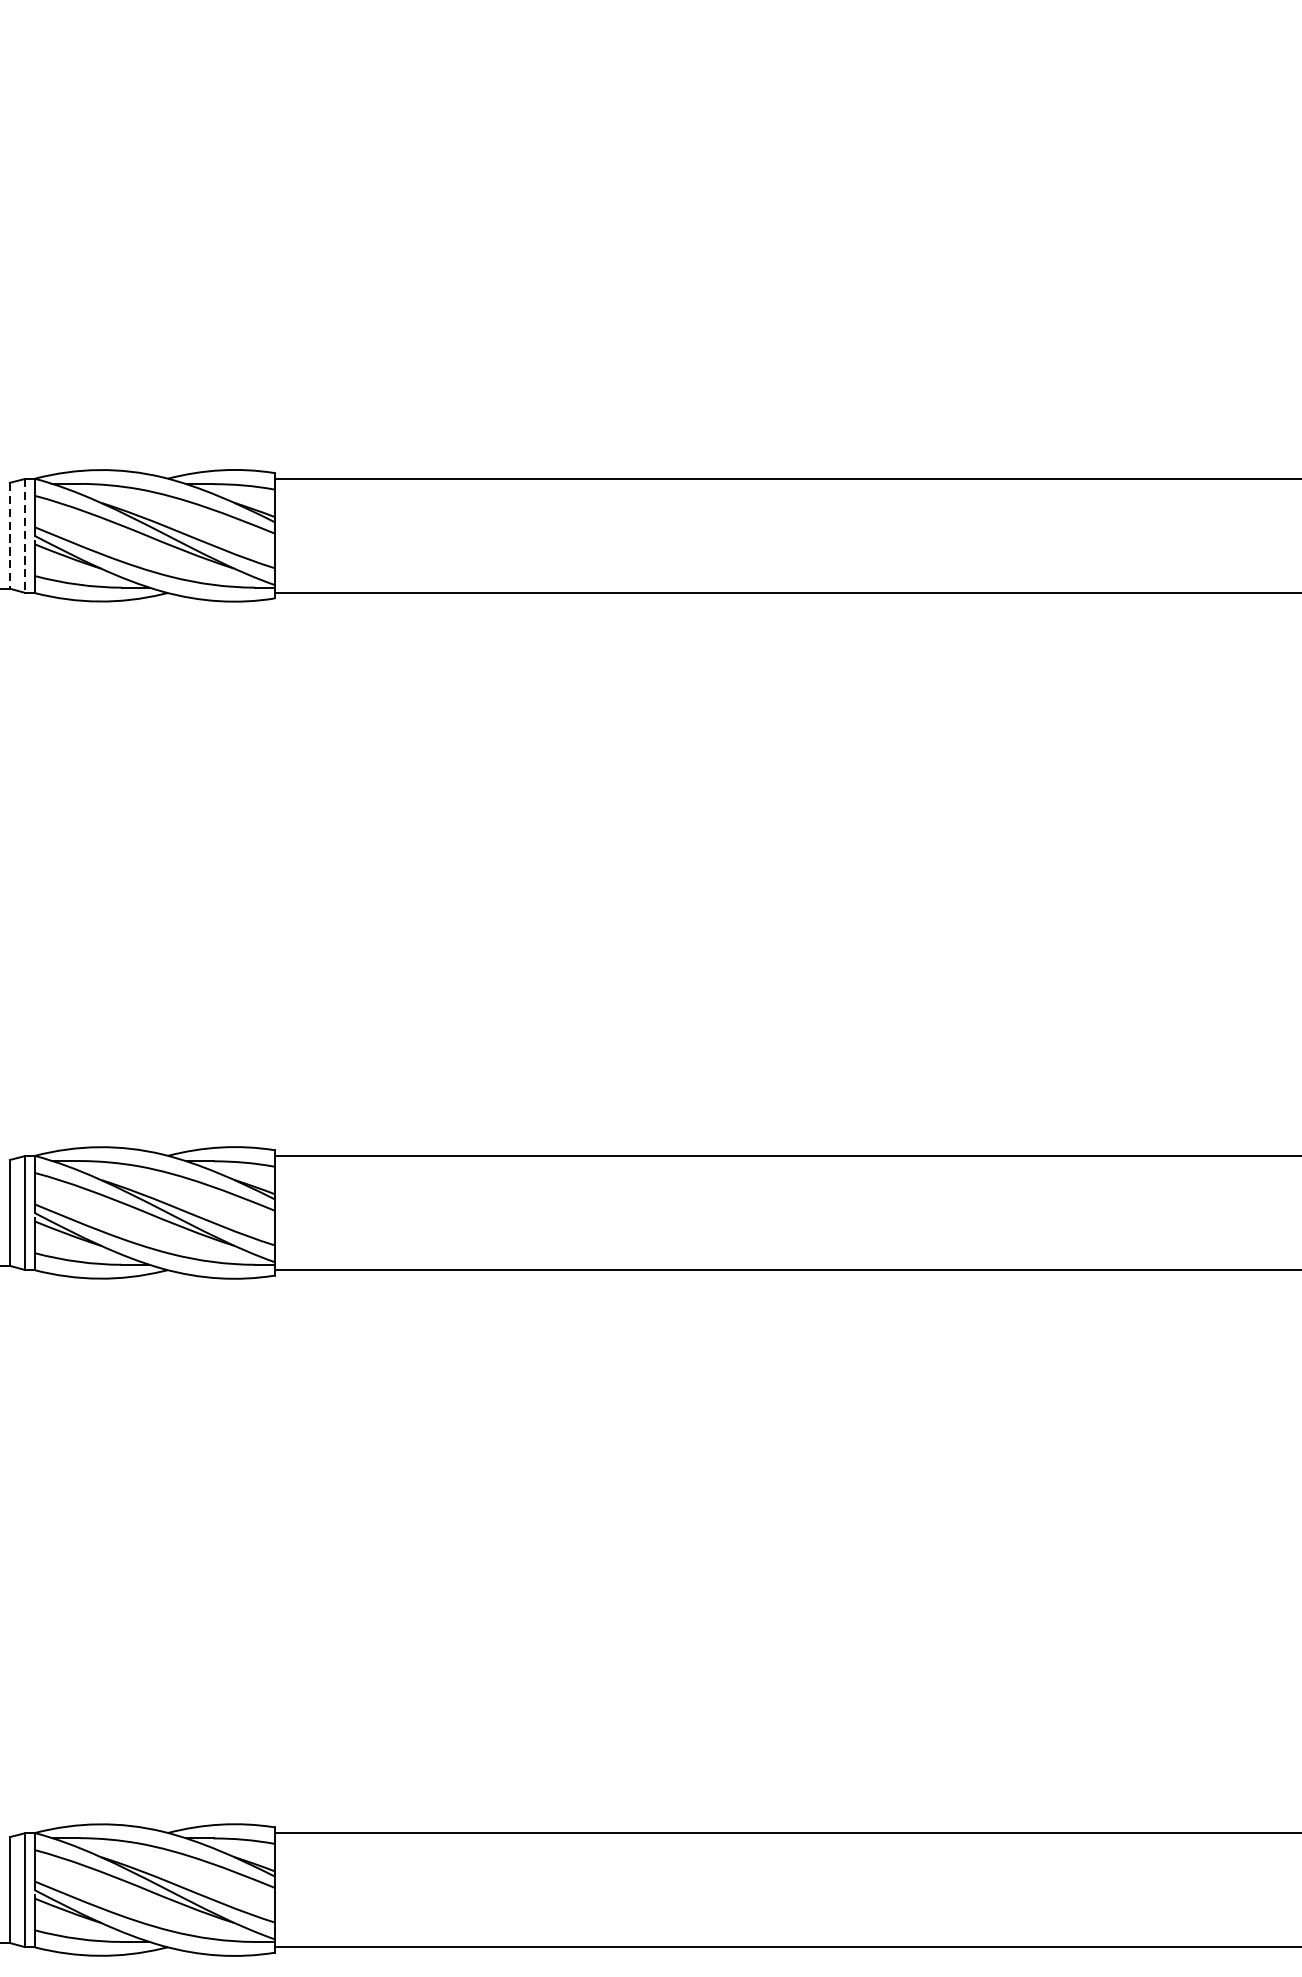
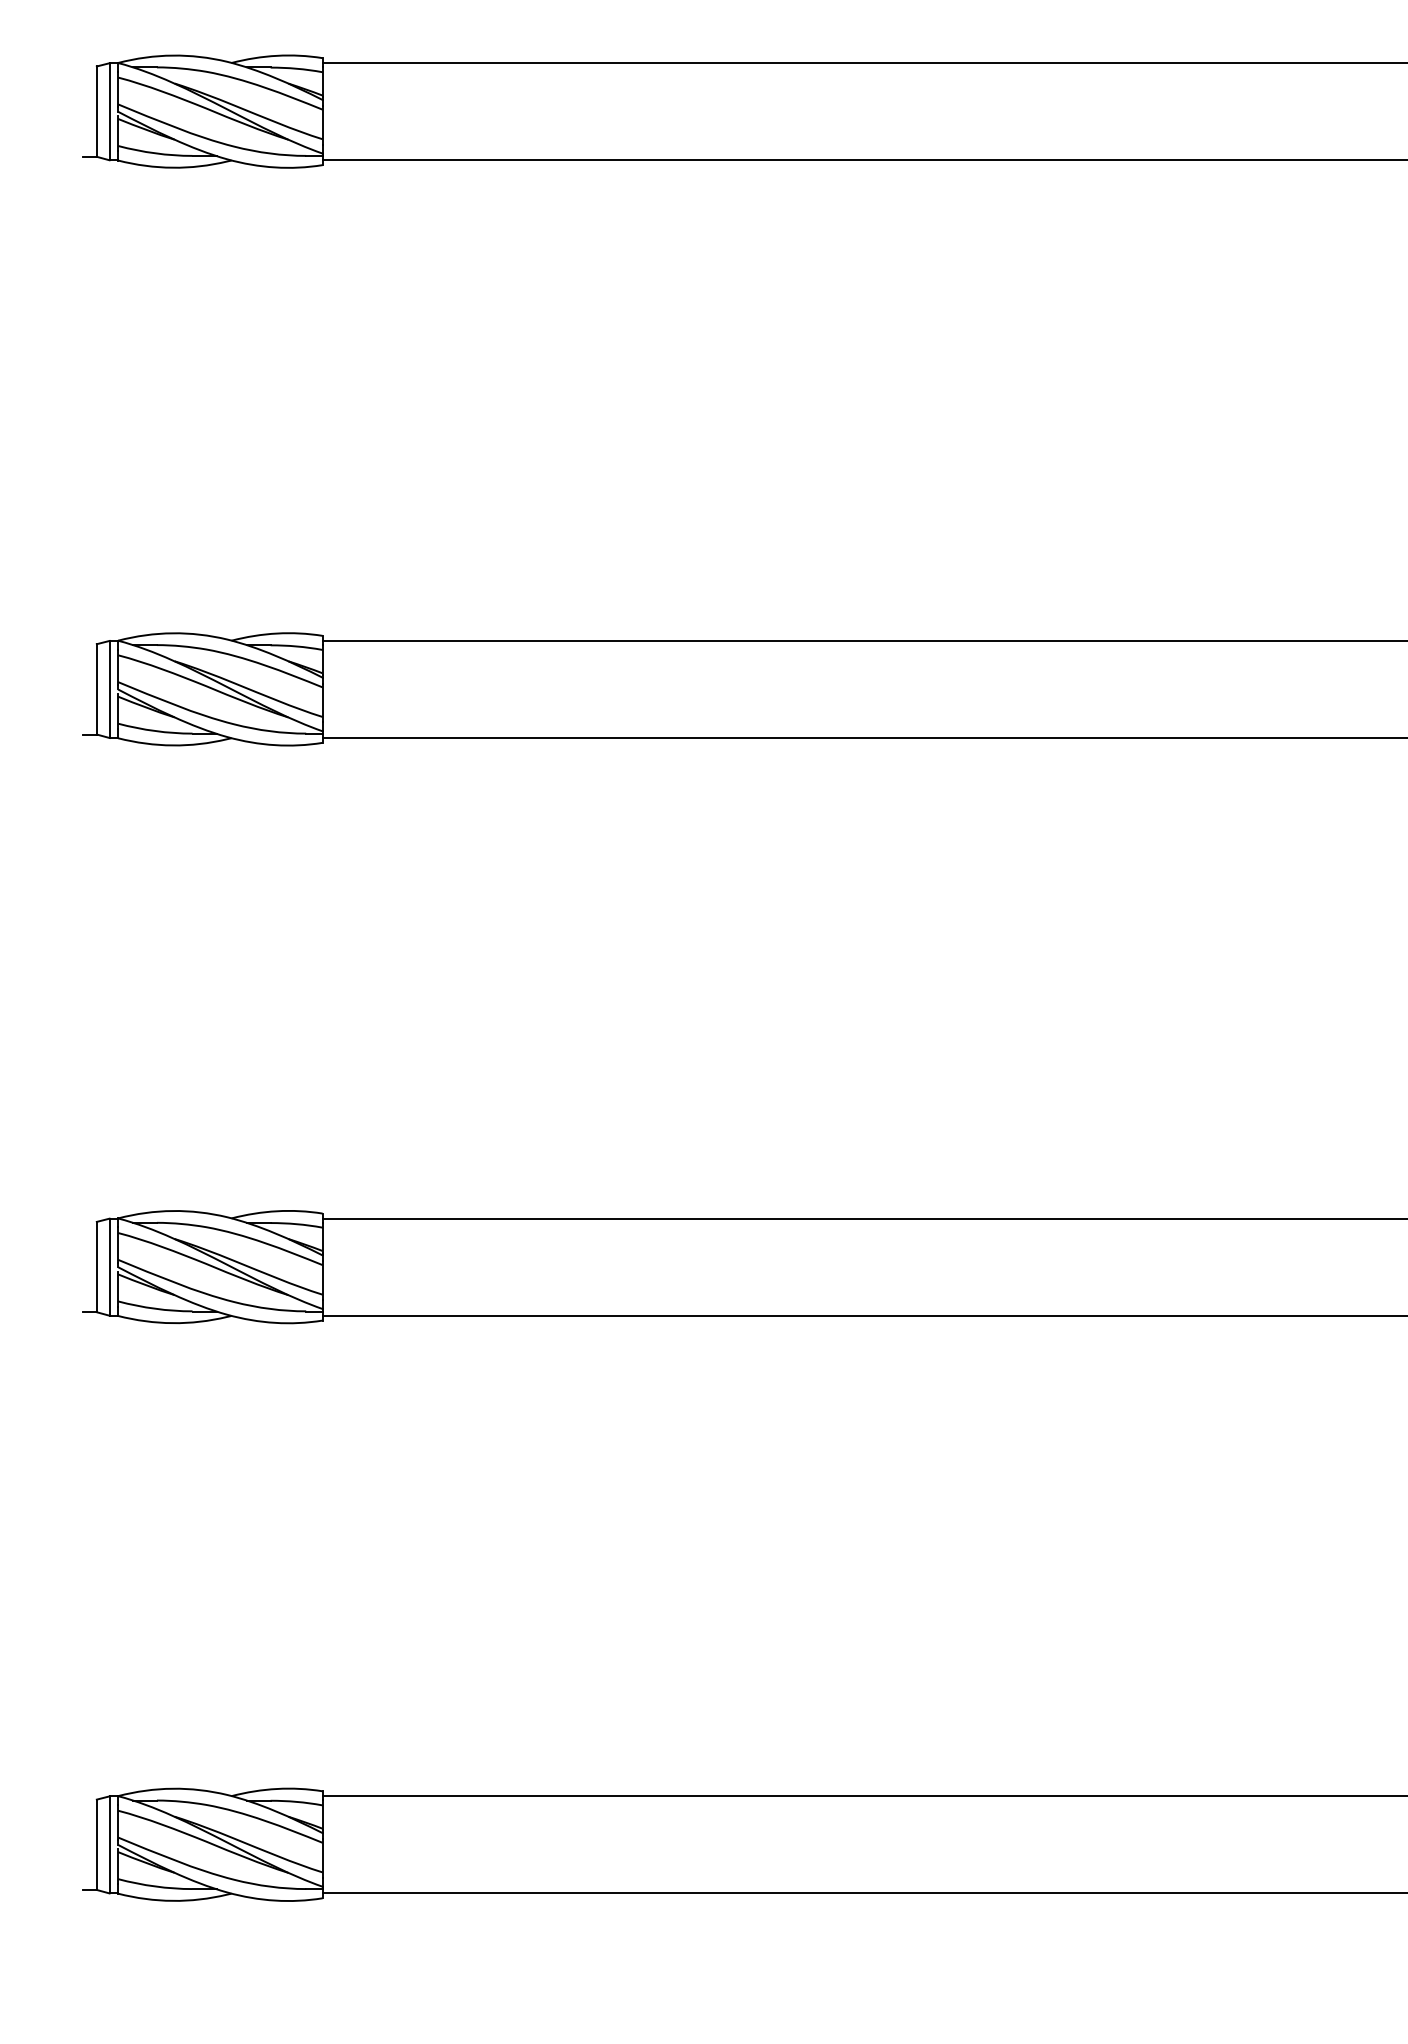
line: (9, 535) -> (96, 689), dashed -> solid
line: (24, 535) -> (109, 689), dashed -> solid

